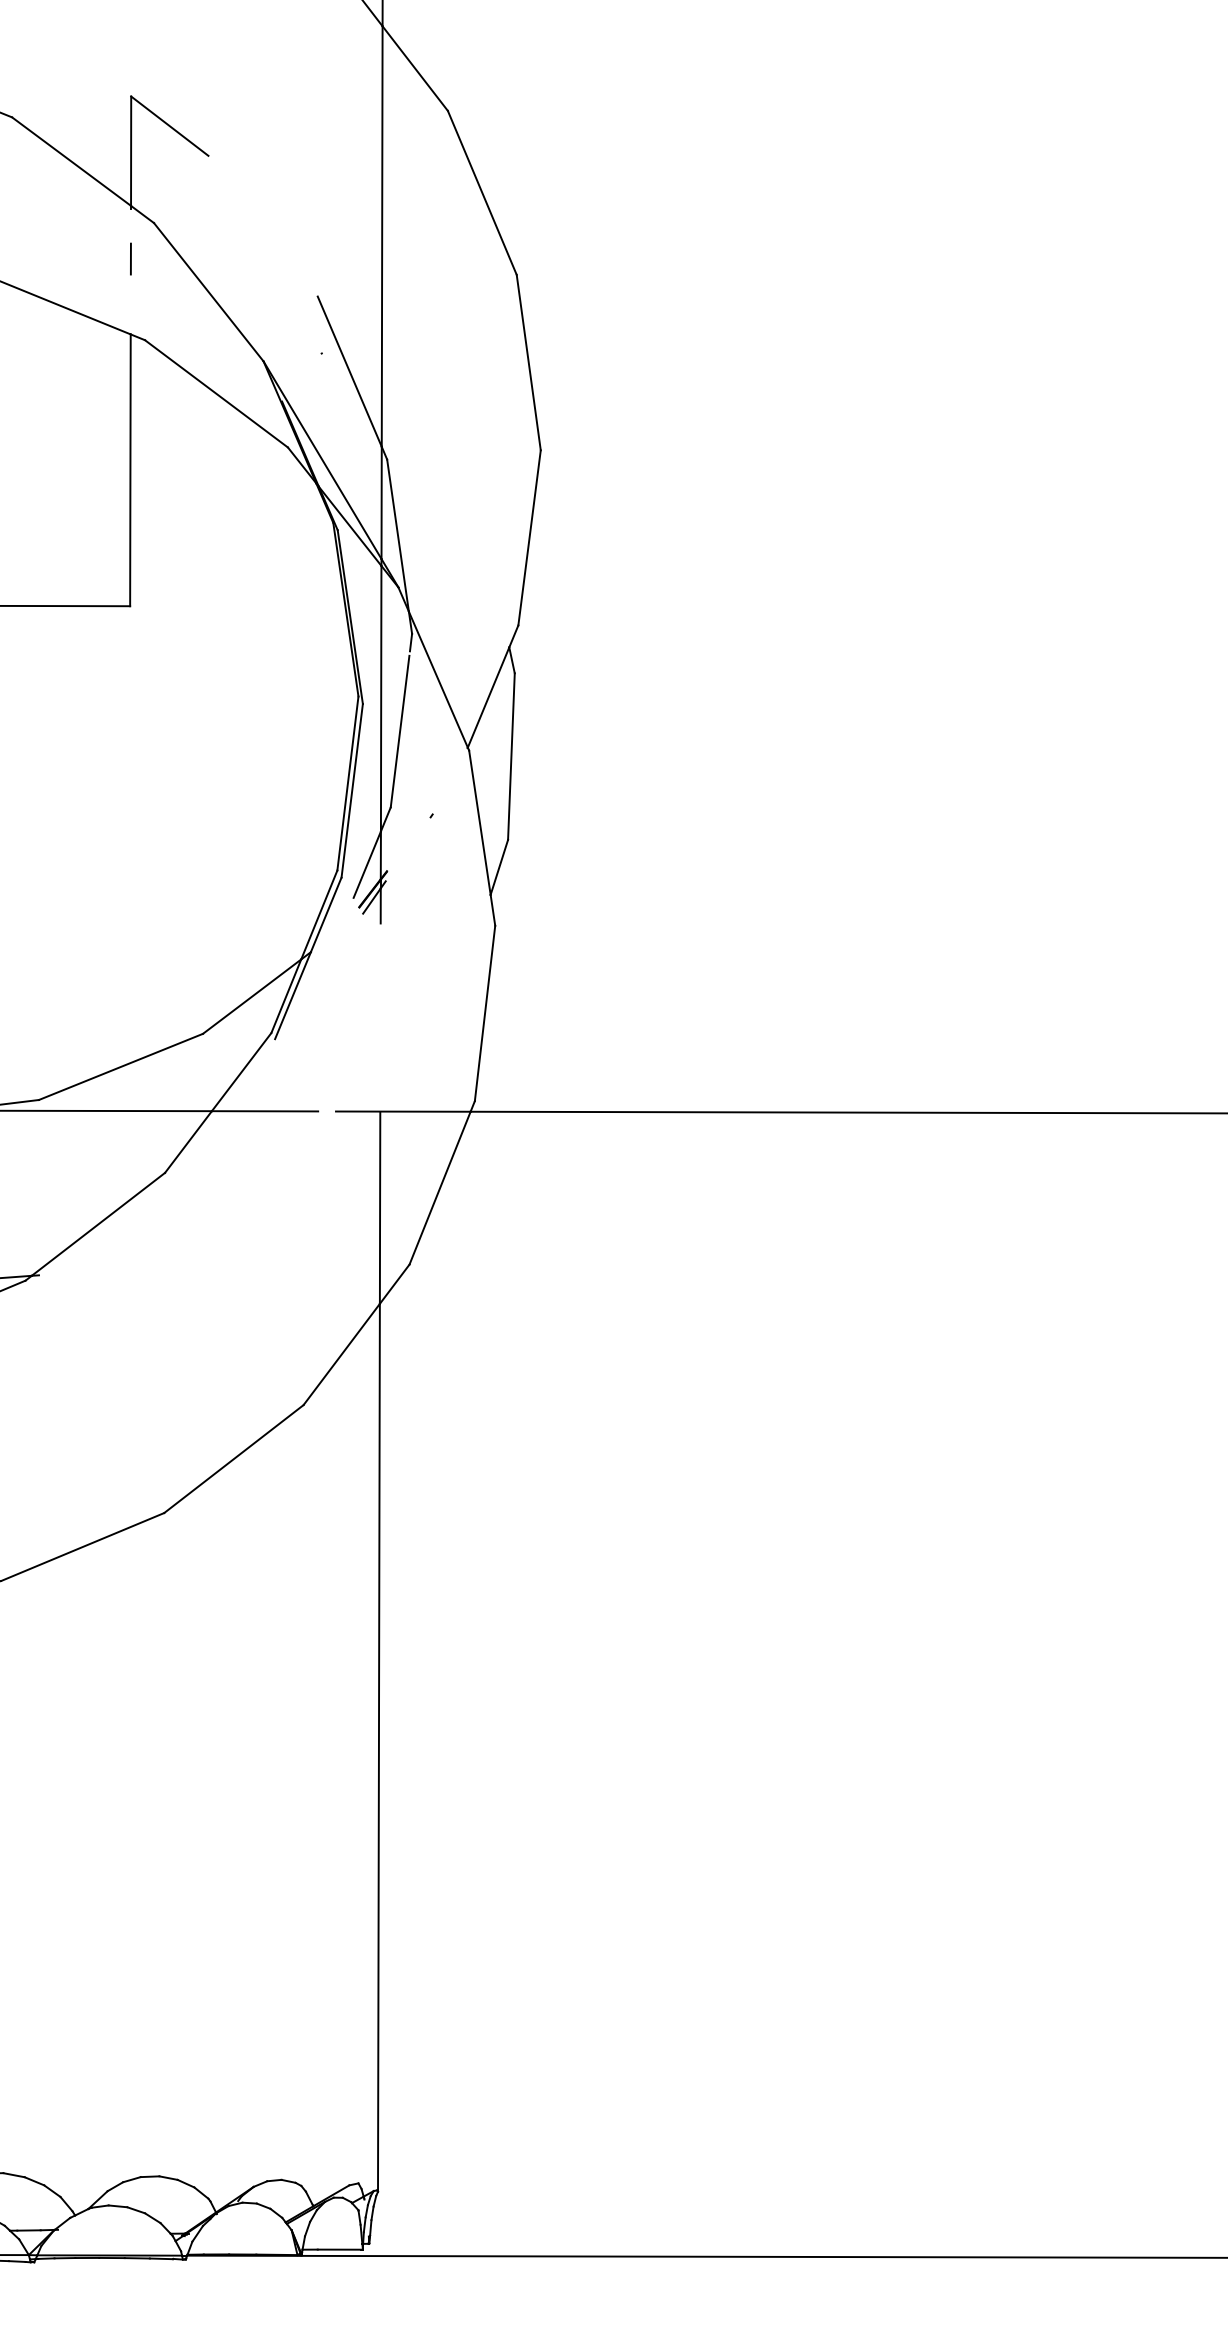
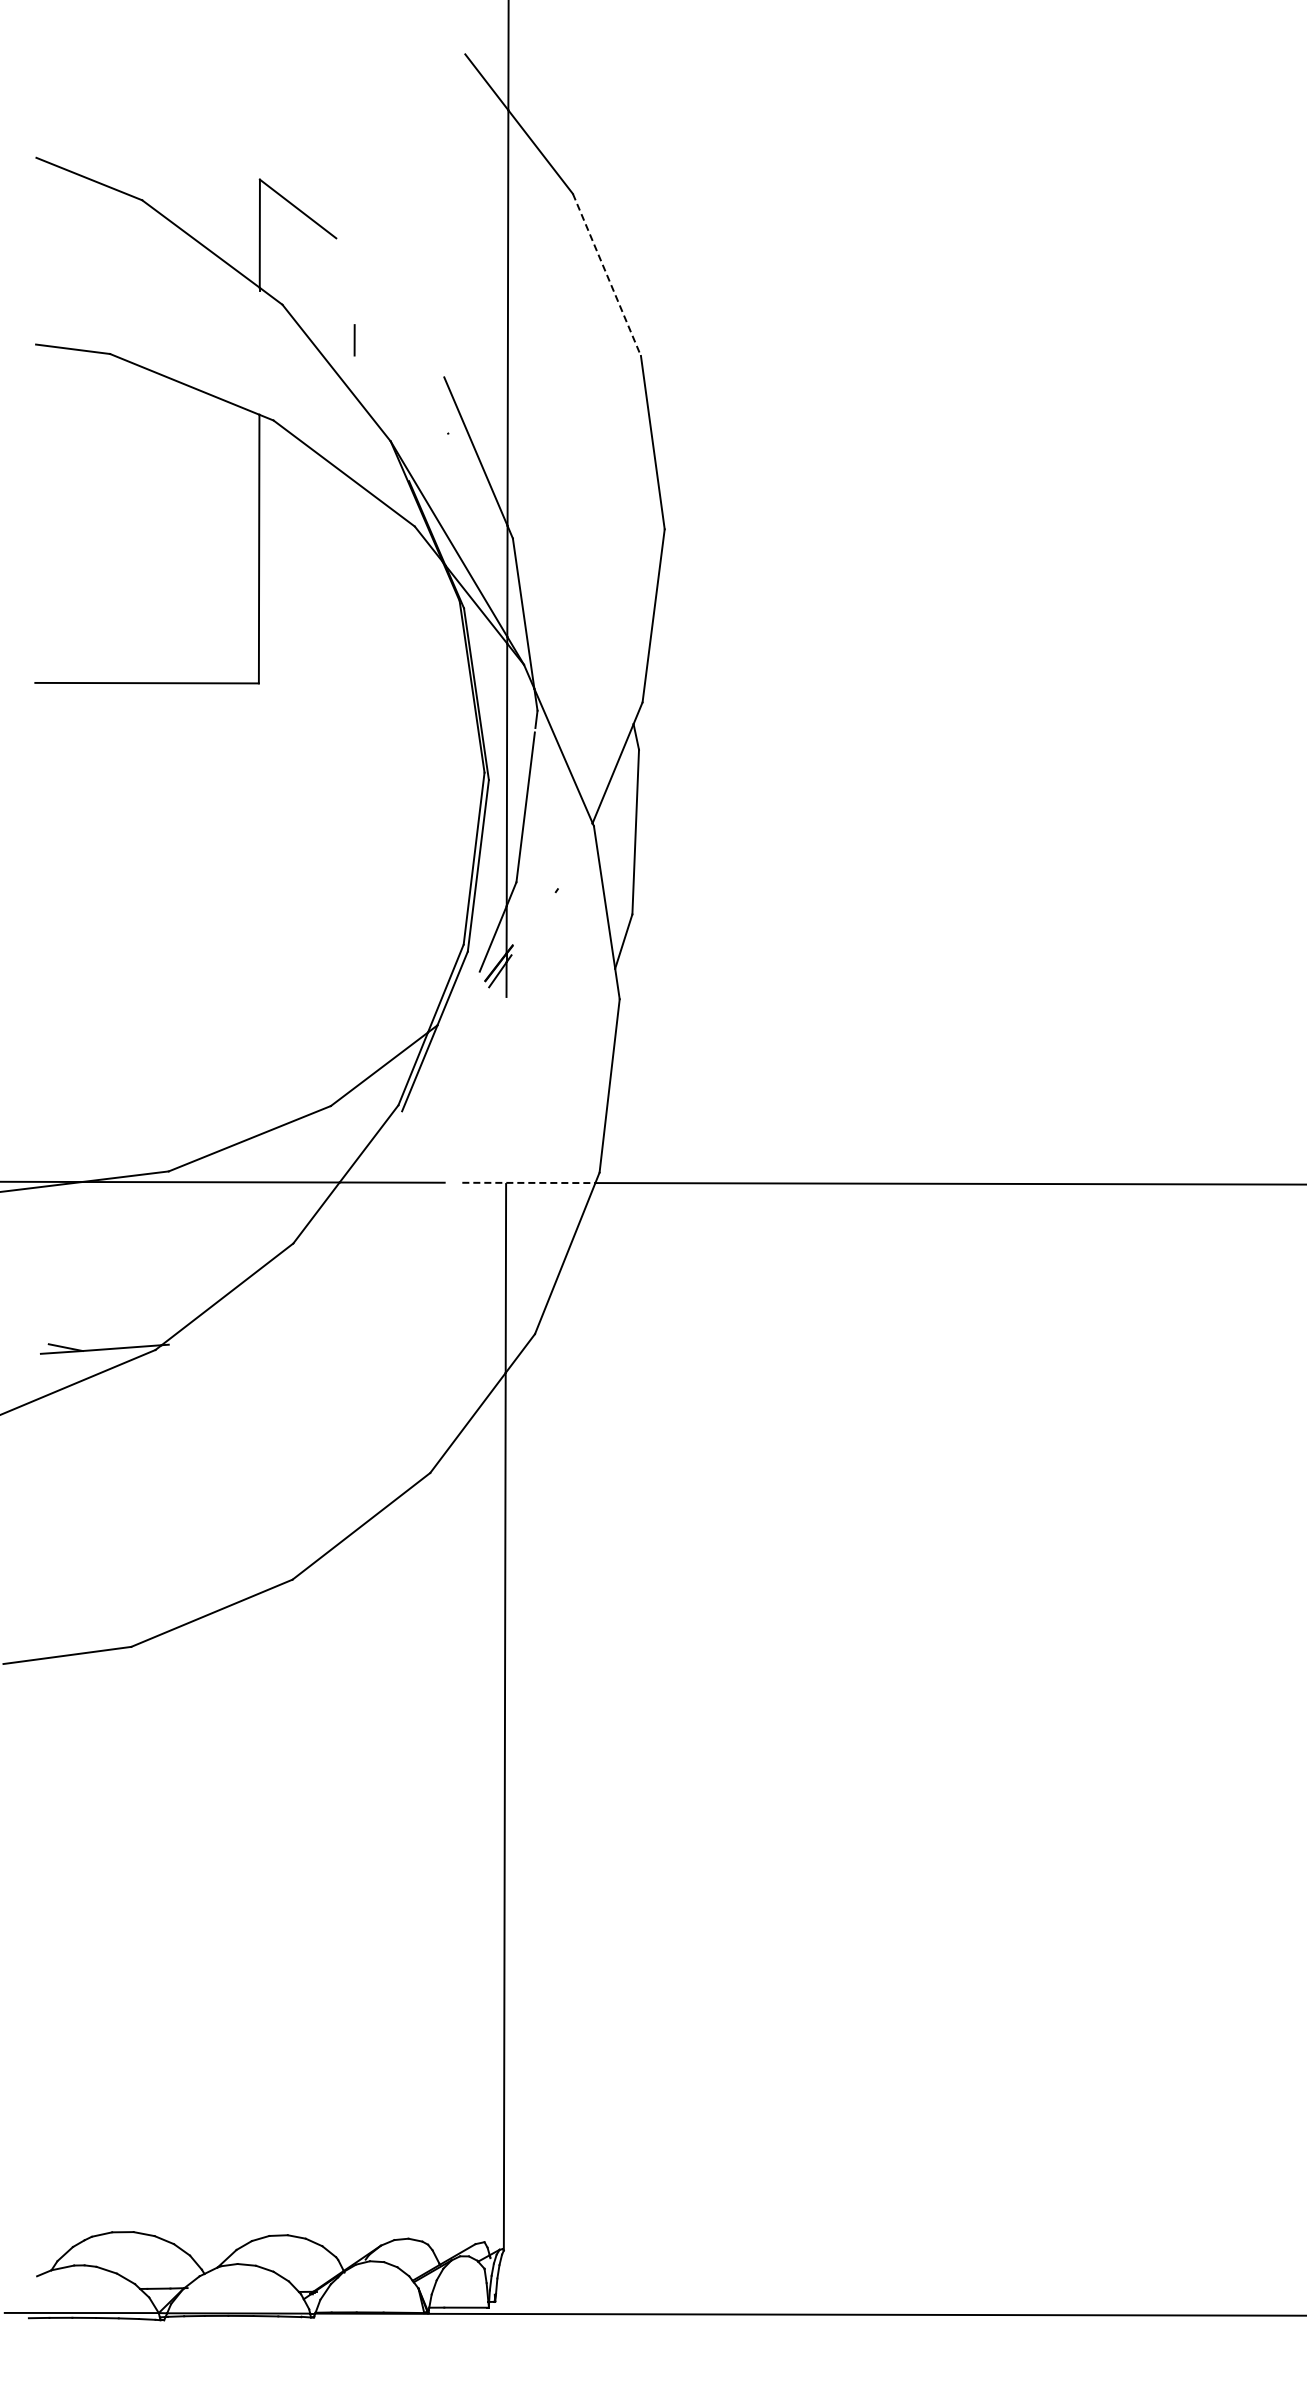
line: (481, 192) -> (606, 274), solid -> dashed
line: (130, 259) -> (354, 340), moved
line: (402, 1111) -> (528, 1182), solid -> dashed

